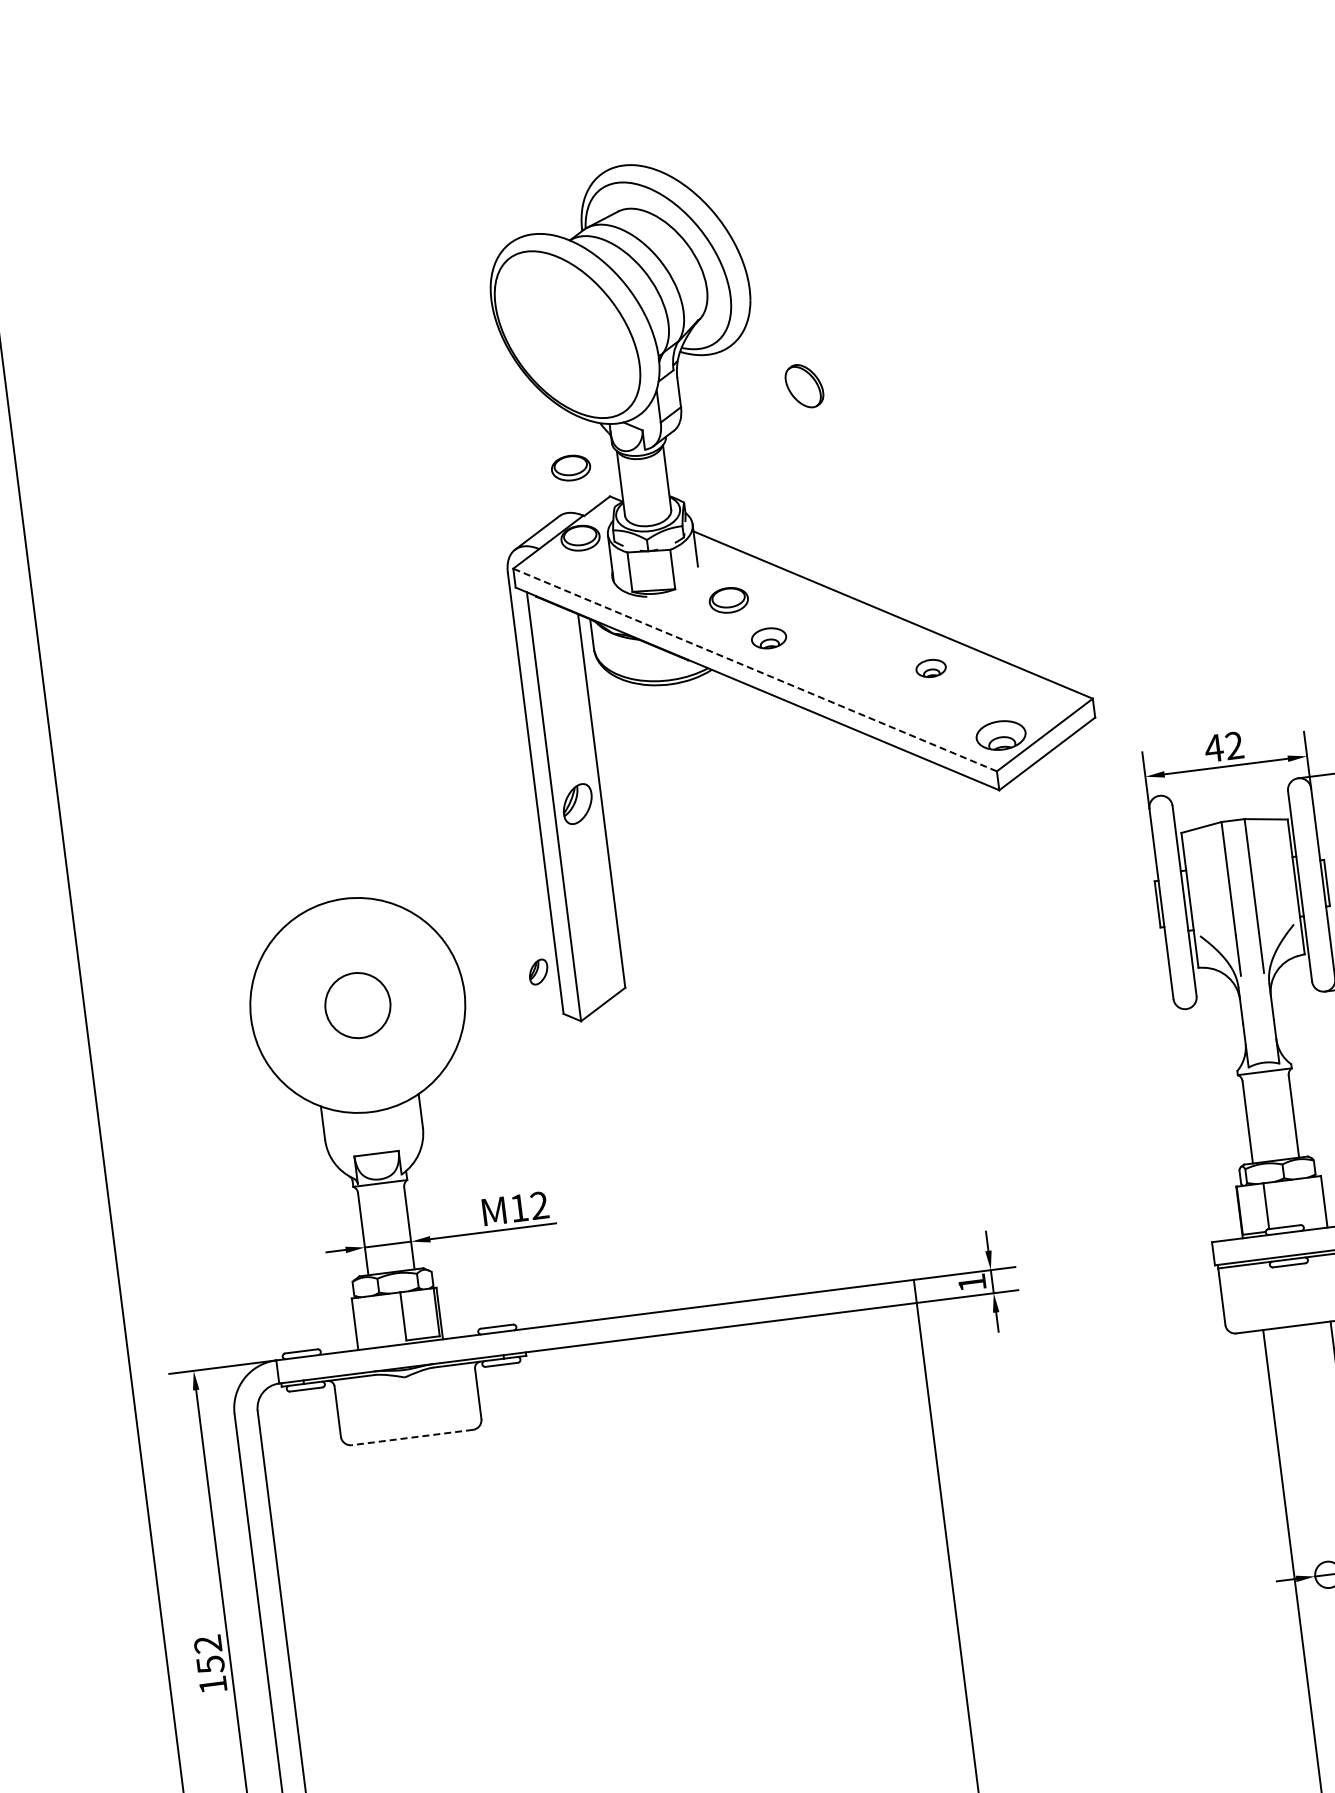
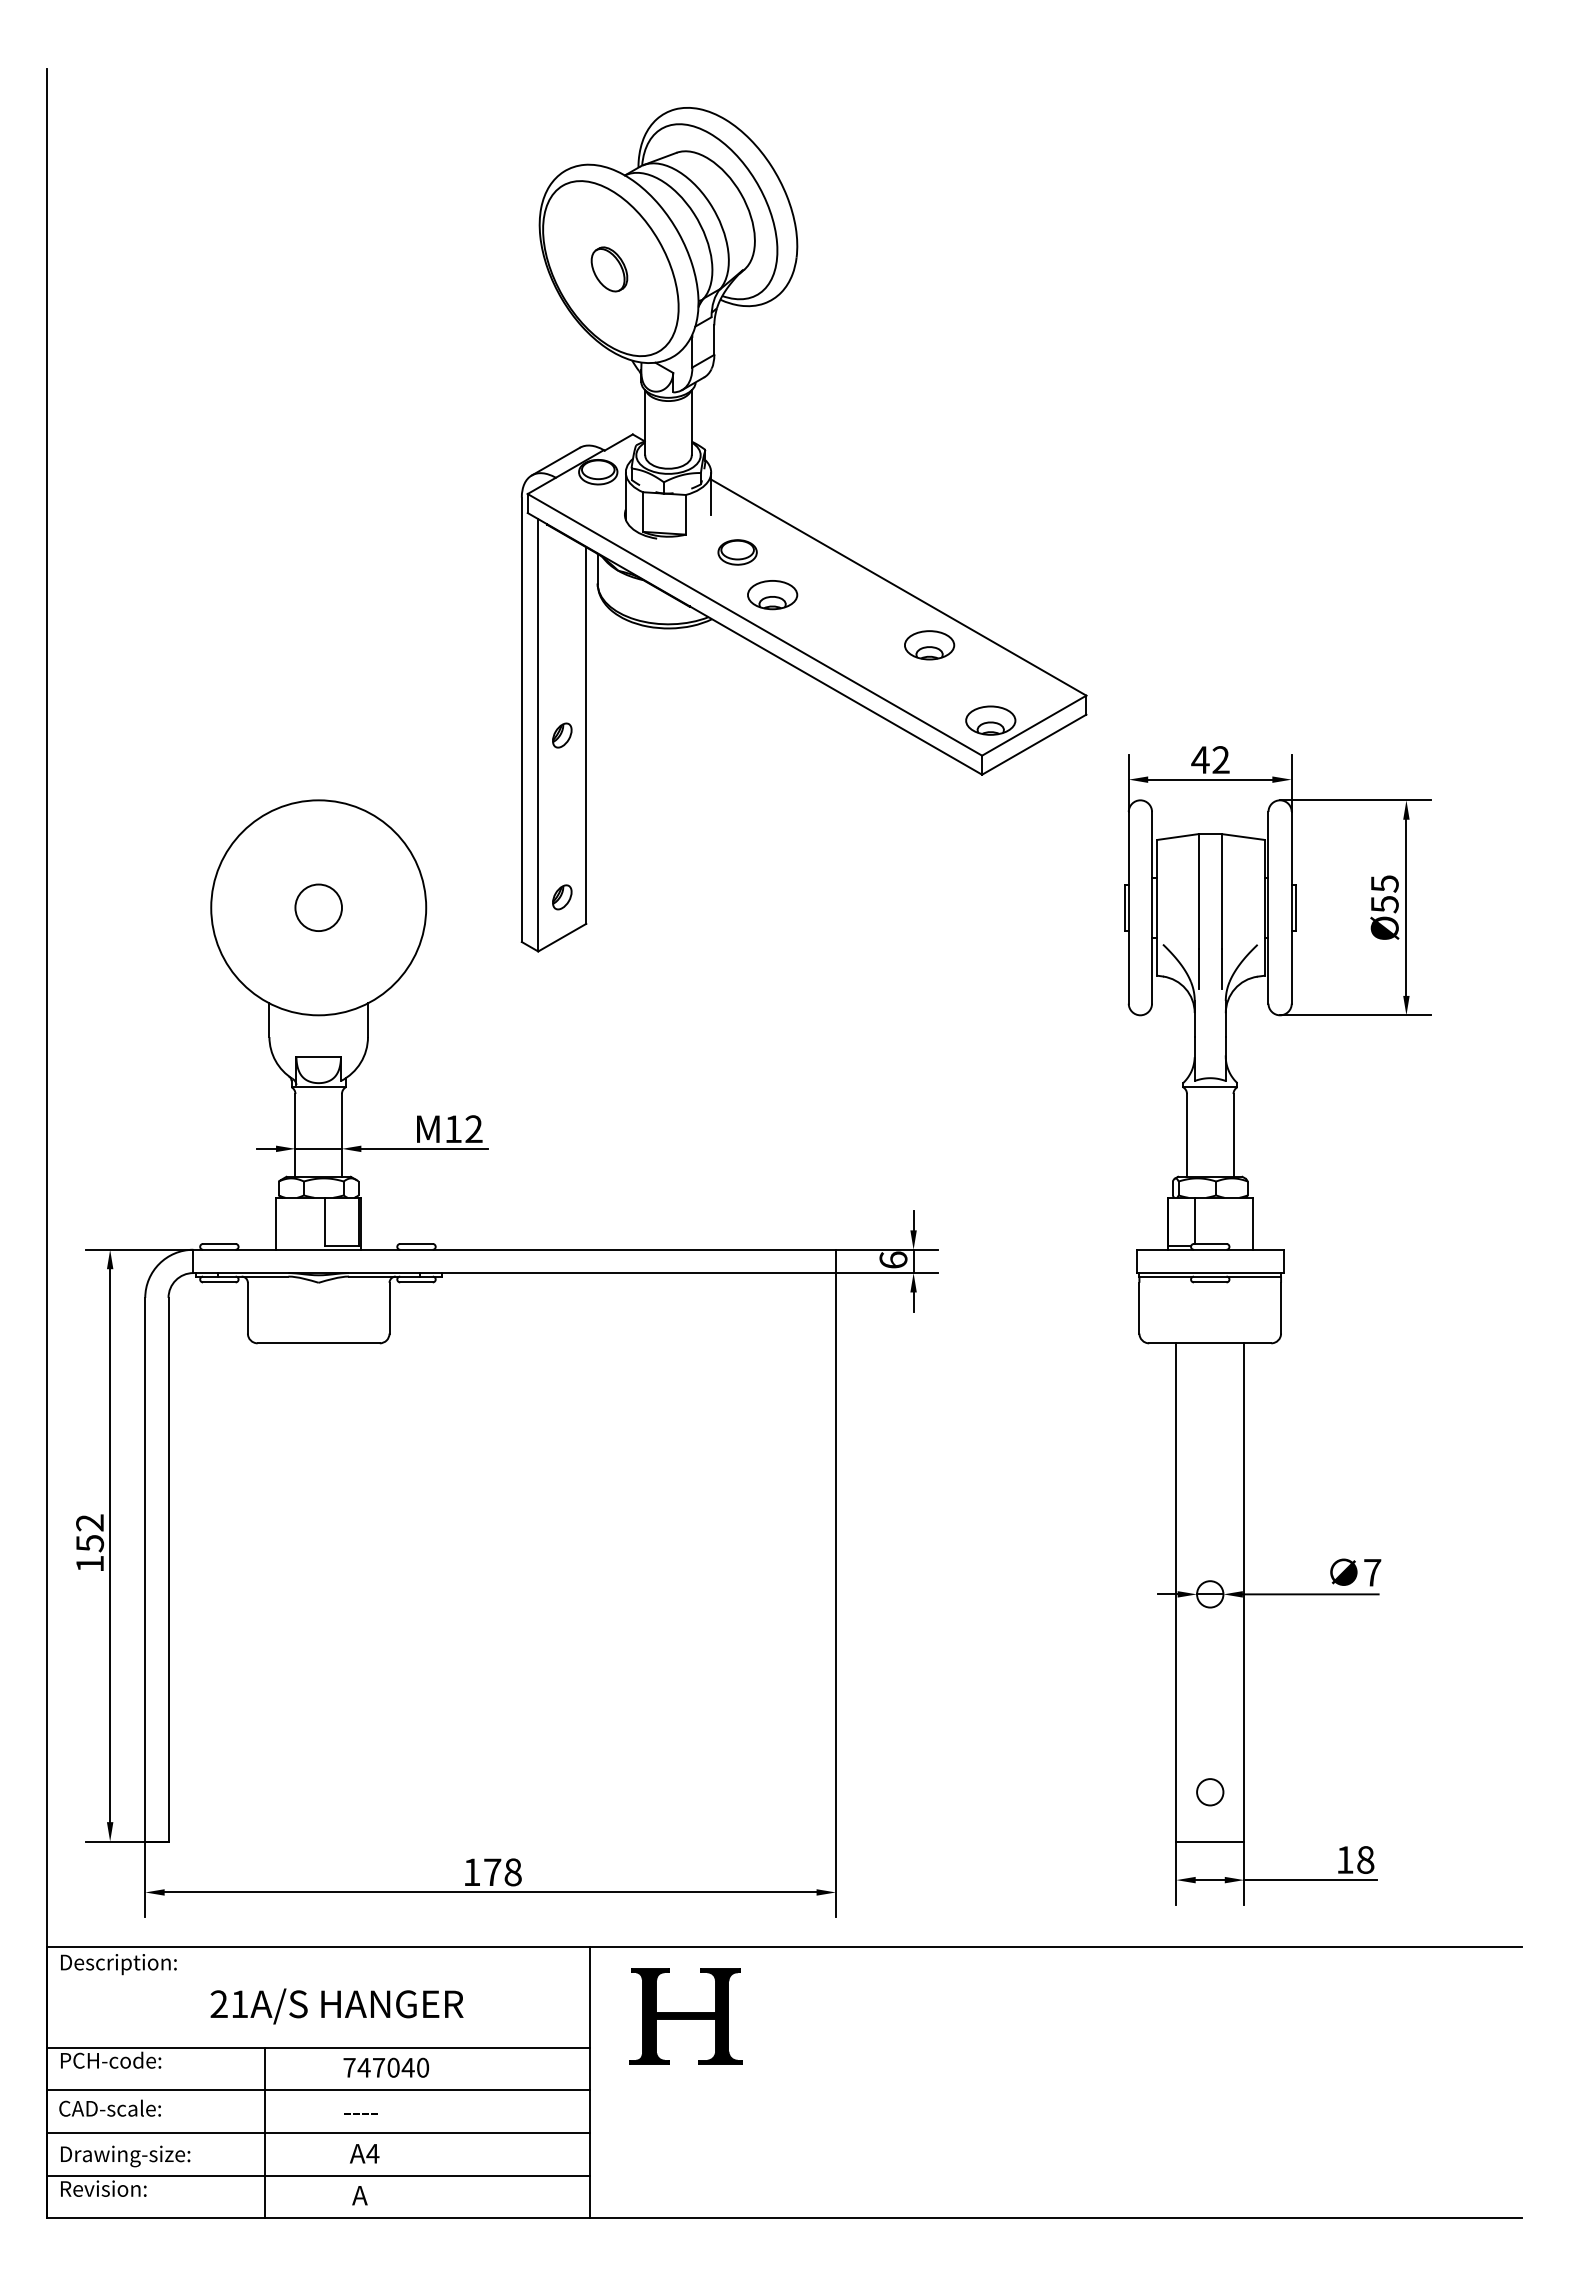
part: (804, 386) -> (609, 269), moved
part: (570, 468) -> (597, 401), removed
part: (768, 638) -> (772, 595), size x1.43
part: (930, 668) -> (929, 645), size x1.67
line: (754, 669) -> (754, 624), dashed -> solid
part: (578, 803) -> (562, 735), size x0.62
part: (538, 972) -> (562, 897), moved
circle: (357, 1005) -> (318, 907), size x0.71
text: (972, 1282) -> (893, 1259), 1 -> 6
line: (412, 1437) -> (318, 1343), dashed -> solid

